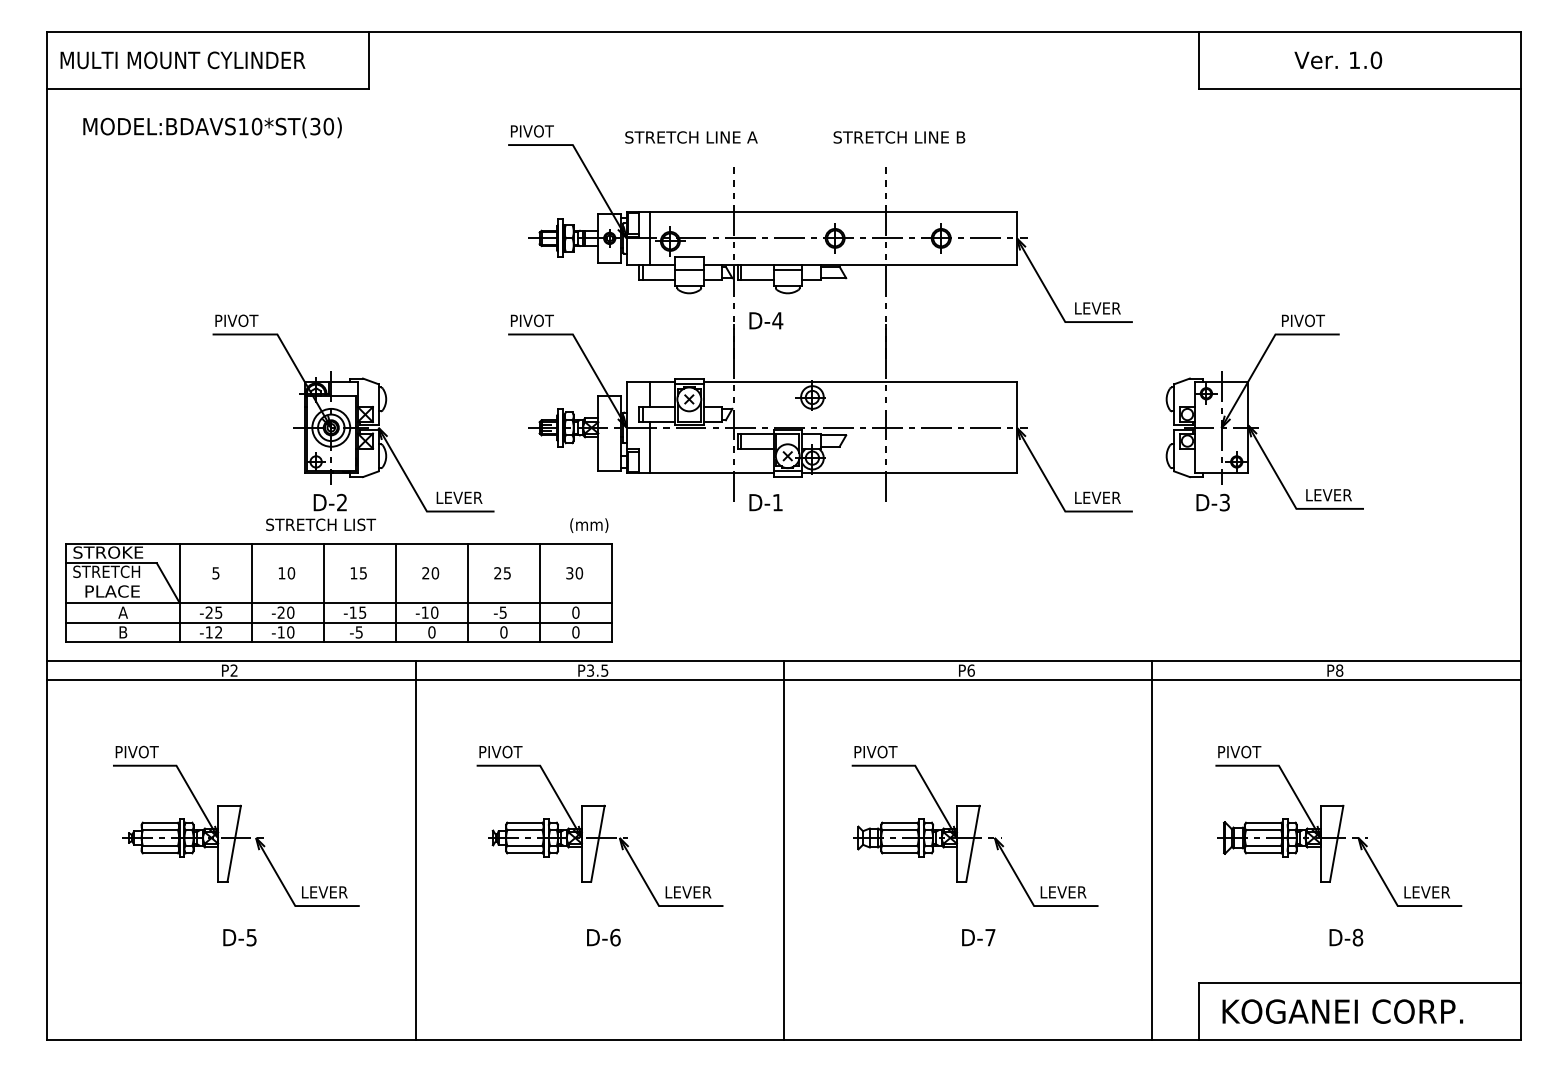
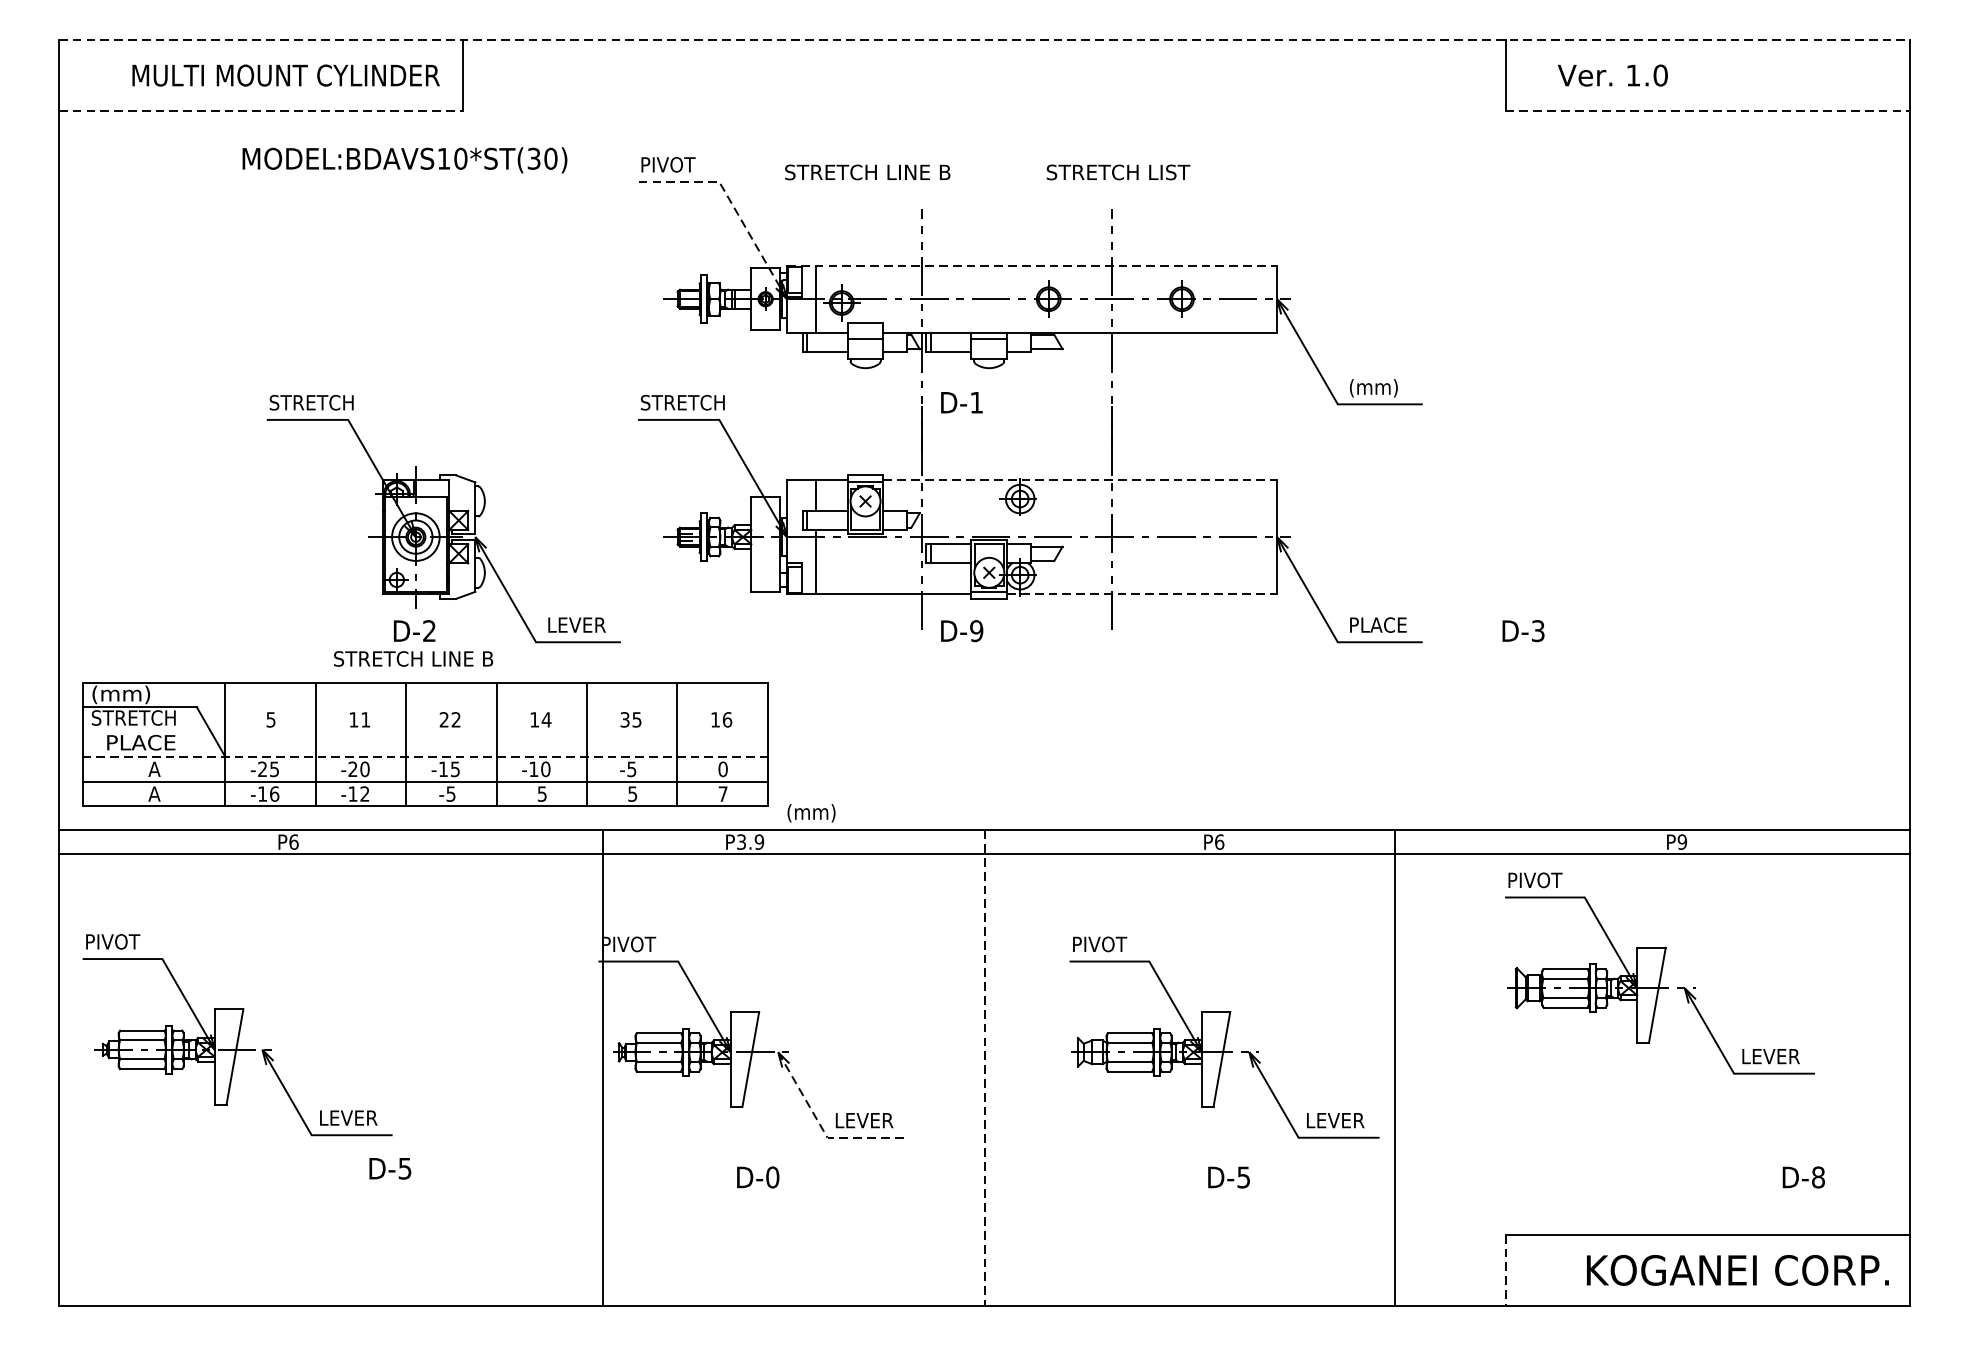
line: (783, 31) -> (983, 39), solid -> dashed
text: (182, 60) -> (285, 75), moved
text: (1338, 60) -> (1613, 75), moved
line: (208, 88) -> (261, 110), solid -> dashed
line: (1360, 88) -> (1708, 110), solid -> dashed
text: (212, 127) -> (404, 159), moved
text: (752, 137) -> (944, 172), STRETCH LINE A -> STRETCH LINE B
text: (946, 137) -> (1188, 172), STRETCH LINE B -> STRETCH LIST
line: (583, 163) -> (732, 205), solid -> dashed
line: (822, 211) -> (1032, 265), solid -> dashed
text: (1097, 308) -> (1378, 387), LEVER -> (mm)
text: (248, 320) -> (311, 402), PIVOT -> STRETCH
text: (543, 320) -> (682, 402), PIVOT -> STRETCH
text: (777, 320) -> (976, 402), D-4 -> D-1
line: (860, 382) -> (1080, 480), solid -> dashed
part: (1248, 411) -> (1567, 516), removed
line: (910, 473) -> (1143, 594), solid -> dashed
text: (1098, 497) -> (1379, 624), LEVER -> PLACE
text: (777, 502) -> (976, 630), D-1 -> D-9
text: (374, 524) -> (470, 658), STRETCH LIST -> STRETCH LINE B
text: (589, 525) -> (811, 813), moved
text: (108, 553) -> (136, 694), STROKE -> (mm)
text: (291, 573) -> (365, 720), 10 -> 11
text: (358, 573) -> (450, 720), 15 -> 22
text: (430, 573) -> (540, 720), 20 -> 14
text: (497, 573) -> (624, 720), 25 -> 35
text: (574, 573) -> (721, 720), 30 -> 16
line: (338, 602) -> (424, 756), solid -> dashed
text: (122, 632) -> (153, 794), B -> A
text: (218, 632) -> (274, 794), -12 -> -16
text: (290, 632) -> (364, 794), -10 -> -12
text: (431, 632) -> (541, 794), 0 -> 5
text: (503, 632) -> (632, 794), 0 -> 5
text: (575, 632) -> (722, 794), 0 -> 7
text: (233, 670) -> (293, 841), P2 -> P6
text: (604, 670) -> (759, 841), P3.5 -> P3.9
text: (1339, 670) -> (1682, 841), P8 -> P9
part: (236, 825) -> (237, 1034), moved
part: (1338, 825) -> (1659, 972), moved
line: (415, 850) -> (603, 1068), moved
line: (1152, 850) -> (1394, 1068), moved
line: (784, 851) -> (985, 1069), solid -> dashed
line: (656, 900) -> (824, 1130), solid -> dashed
text: (239, 937) -> (389, 1168), moved
text: (615, 937) -> (772, 1177), D-6 -> D-0
text: (990, 937) -> (1243, 1177), D-7 -> D-5
text: (1346, 937) -> (1804, 1177), moved
text: (1342, 1011) -> (1737, 1270), moved
line: (1198, 1012) -> (1505, 1271), solid -> dashed

